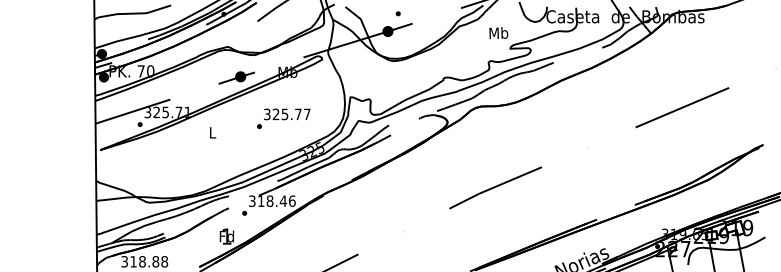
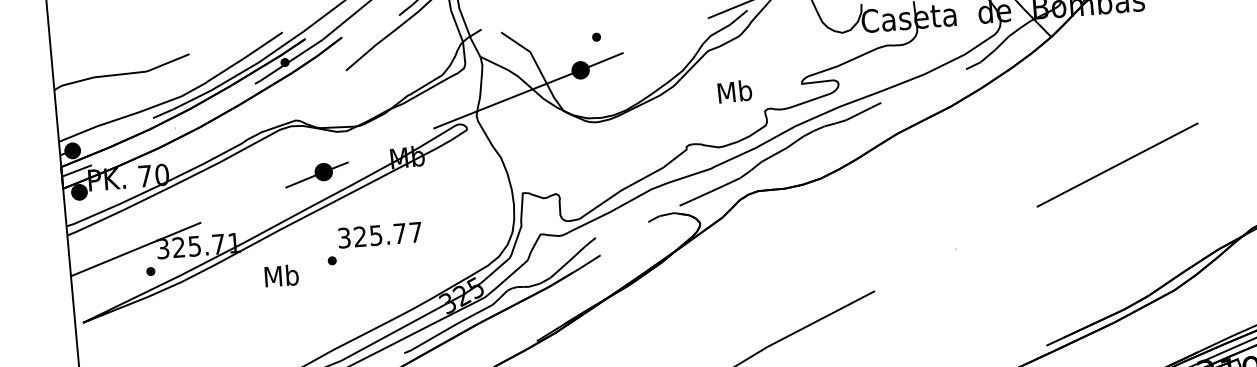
text: (498, 33) -> (734, 92), moved
text: (283, 118) -> (373, 243), moved
text: (212, 132) -> (281, 275), L -> Mb

